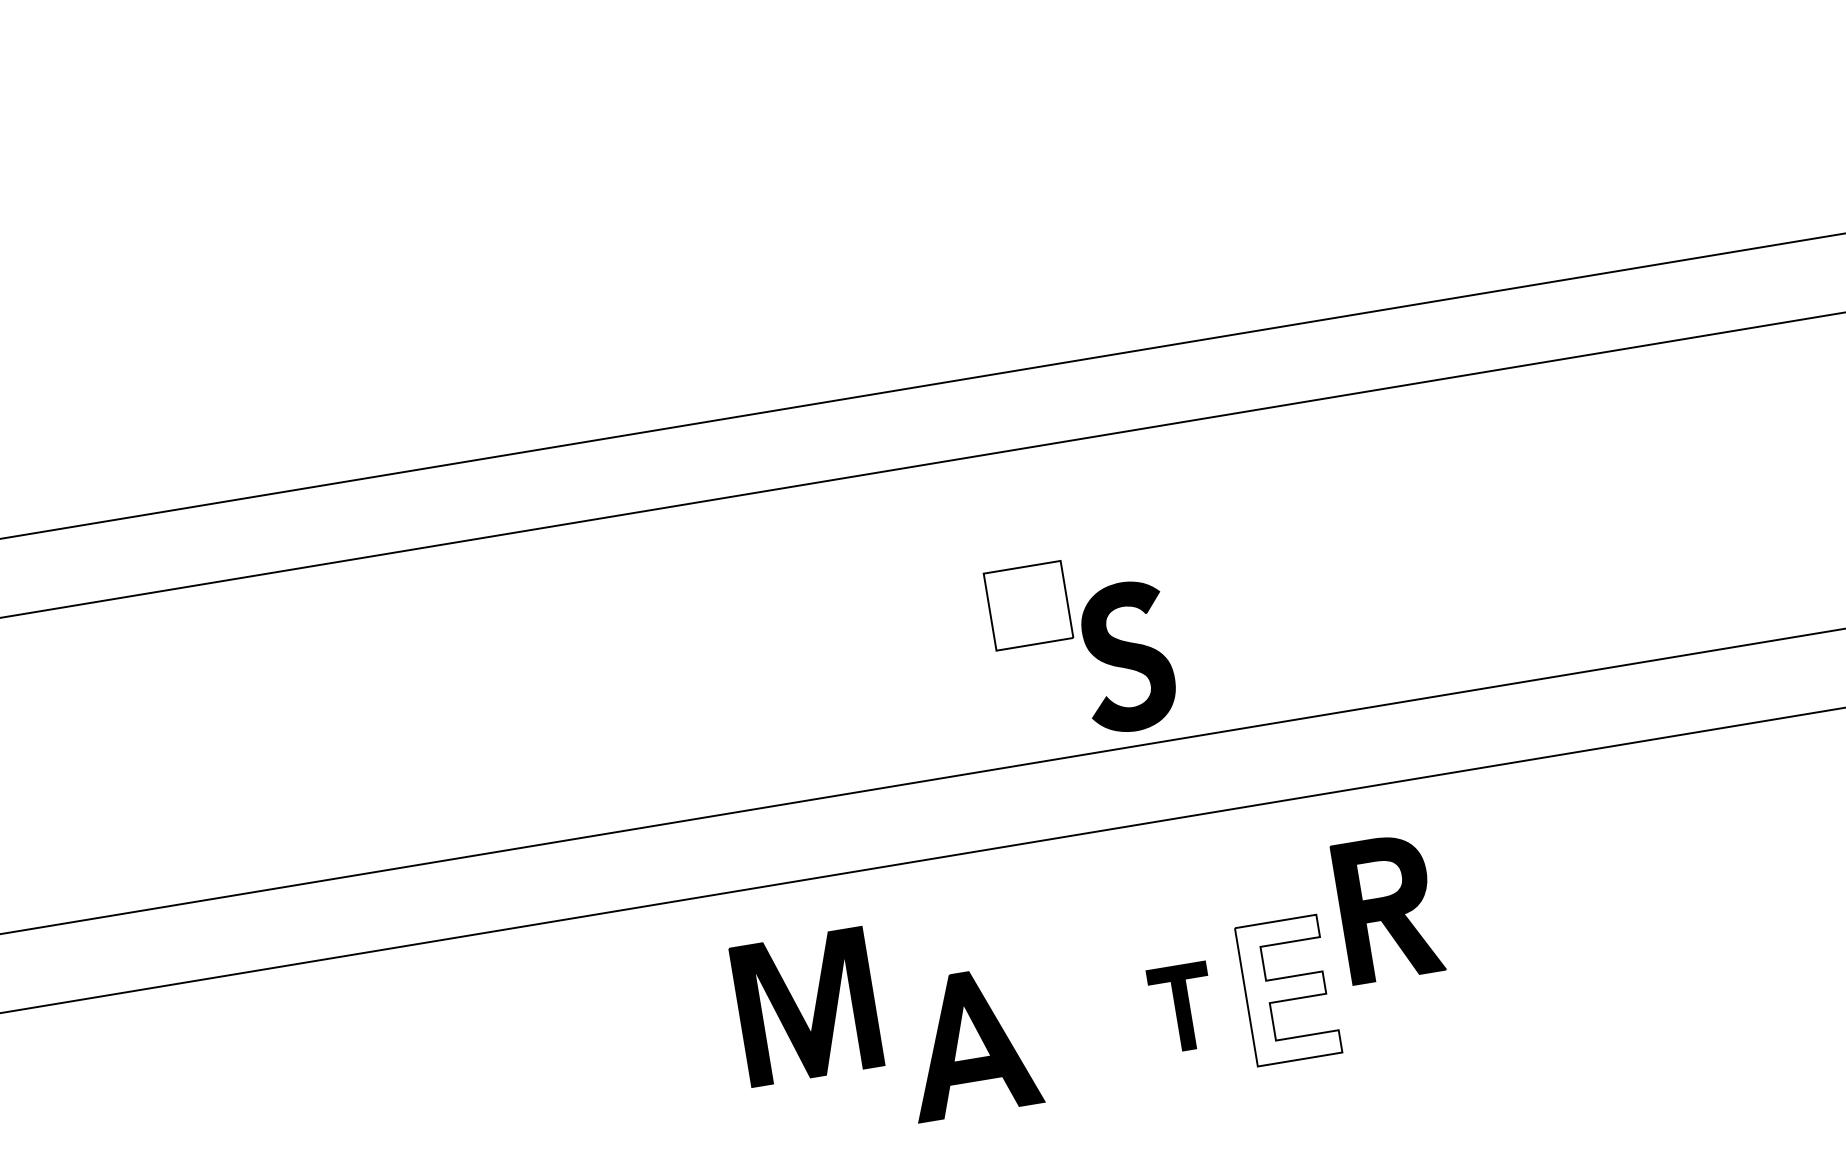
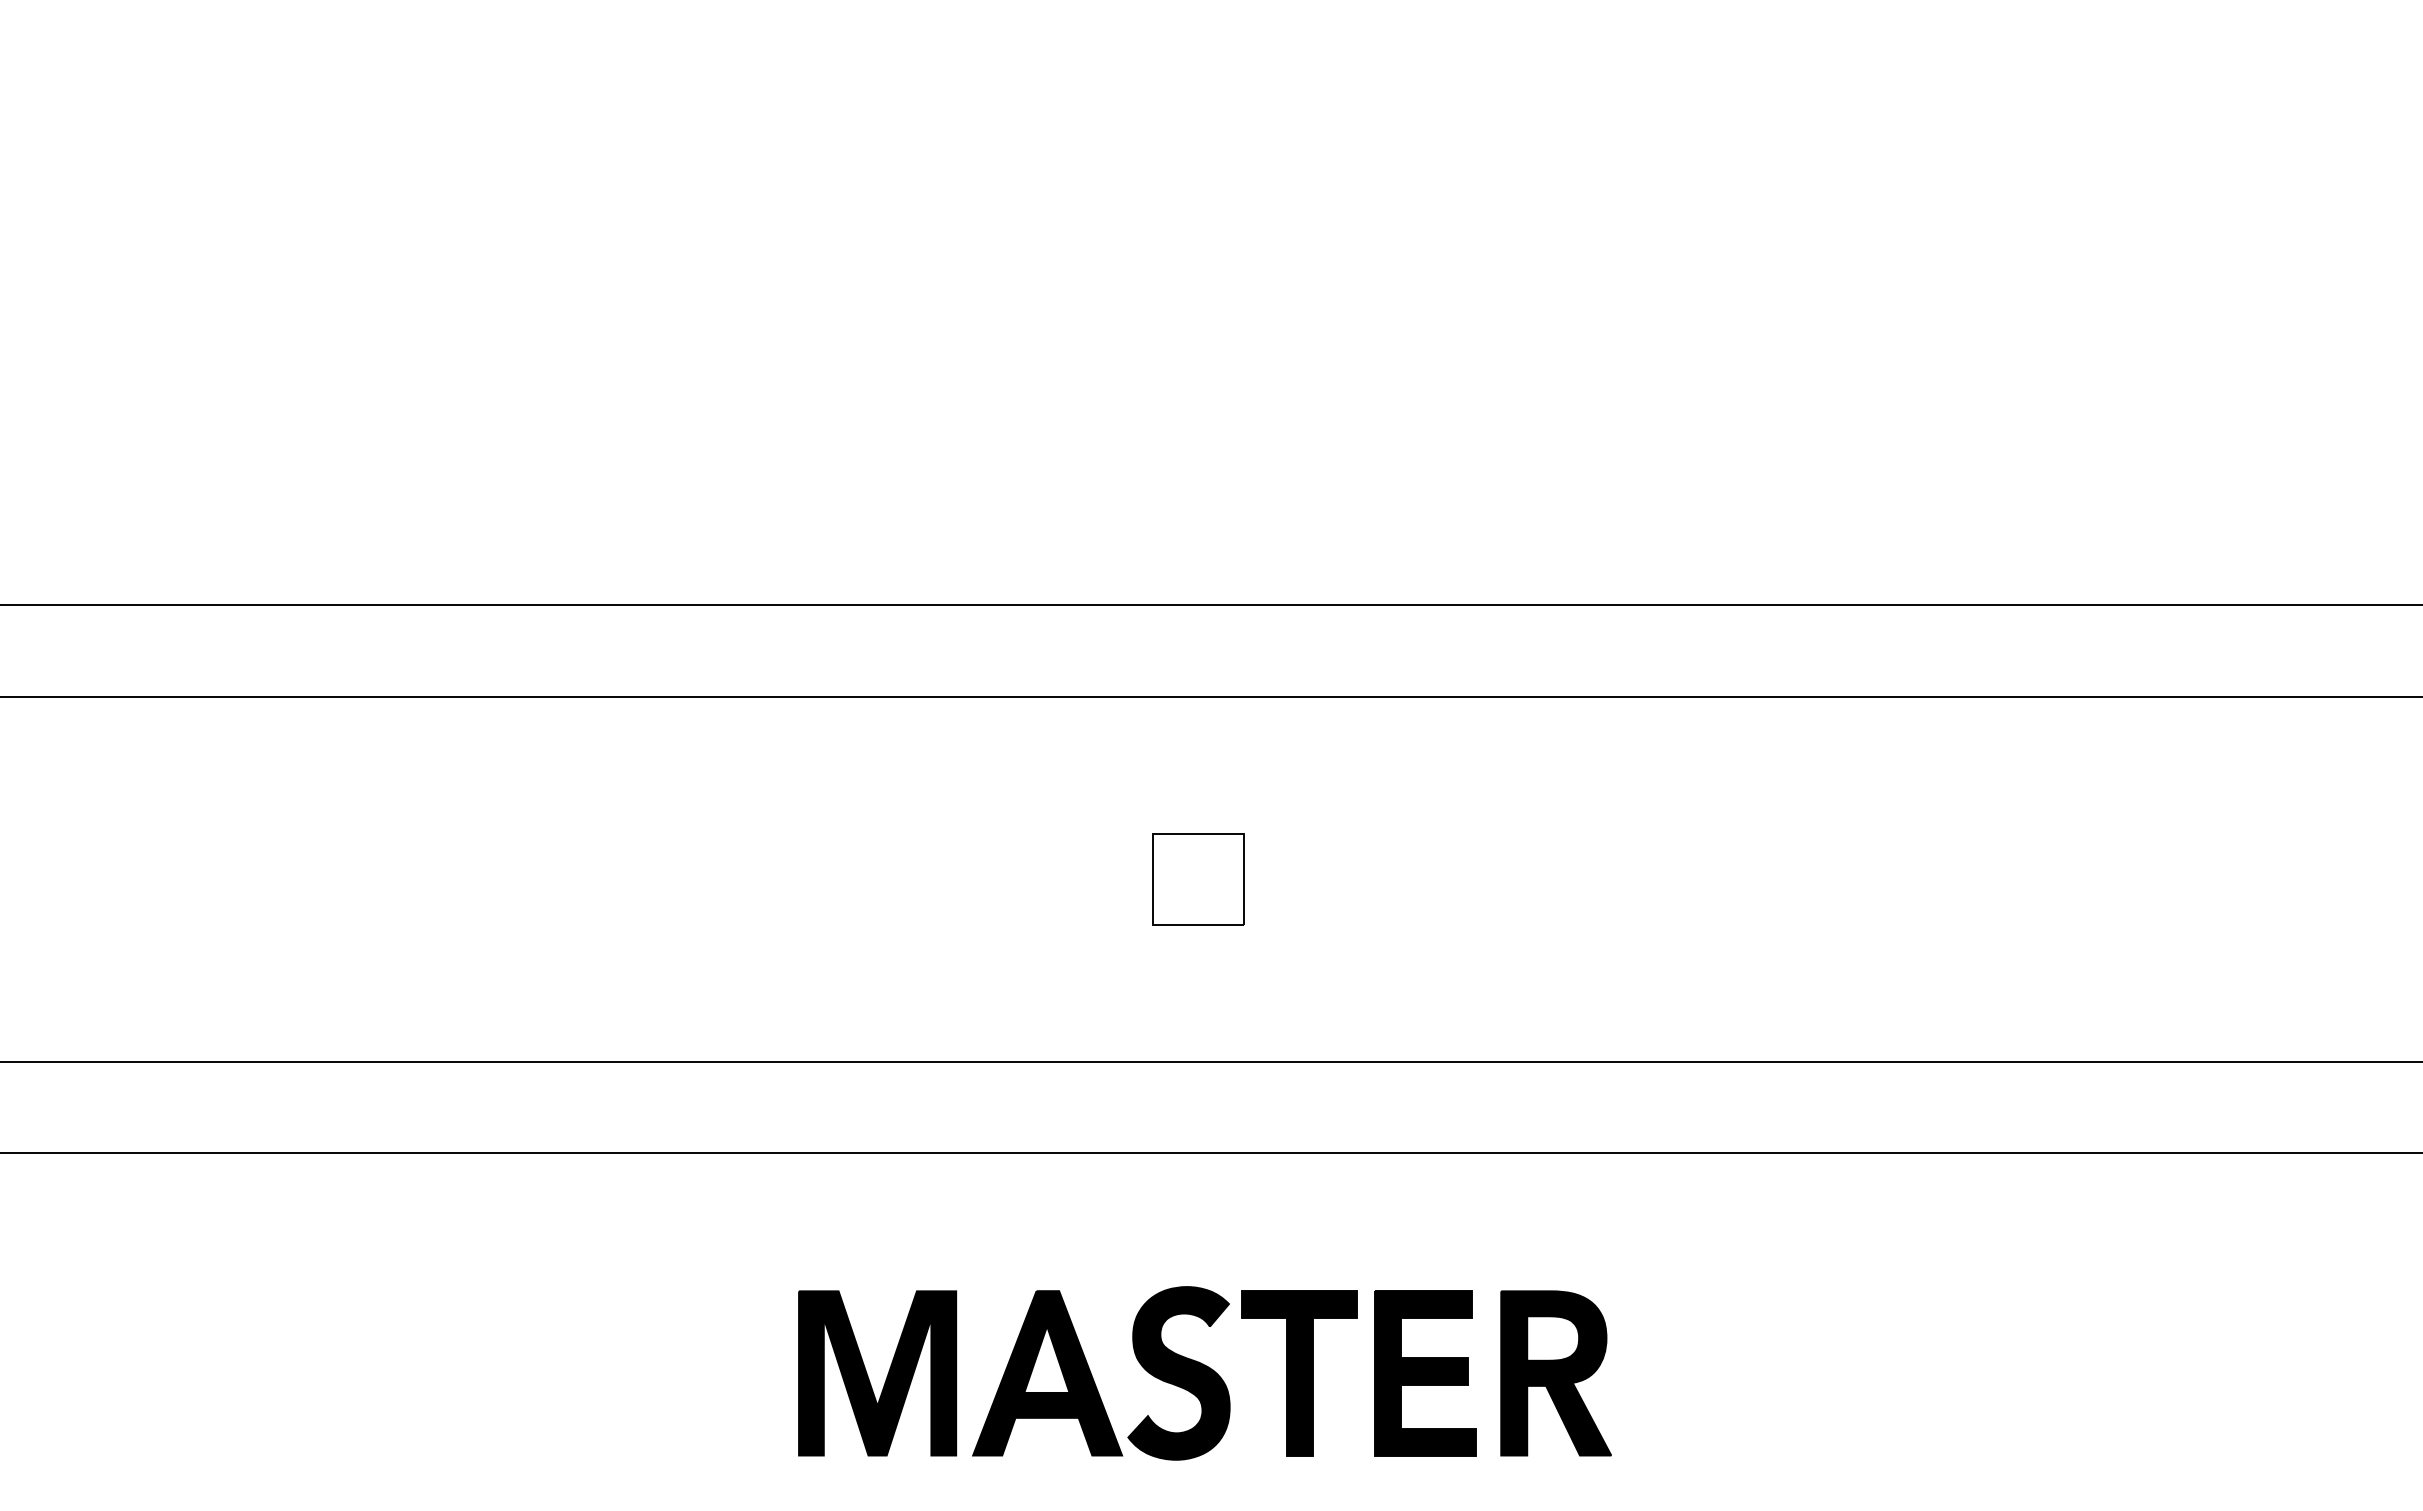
part: (1126, 657) -> (1178, 1373), moved
part: (1387, 908) -> (1555, 1373), moved
fill: (1288, 990) -> (1425, 1373), added
part: (1182, 1007) -> (1299, 1373), size x1.67
part: (799, 1009) -> (868, 1375), moved

